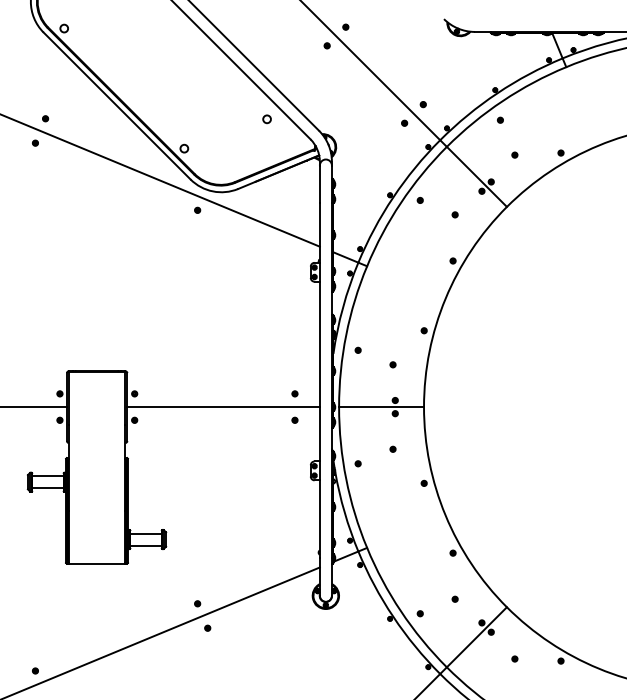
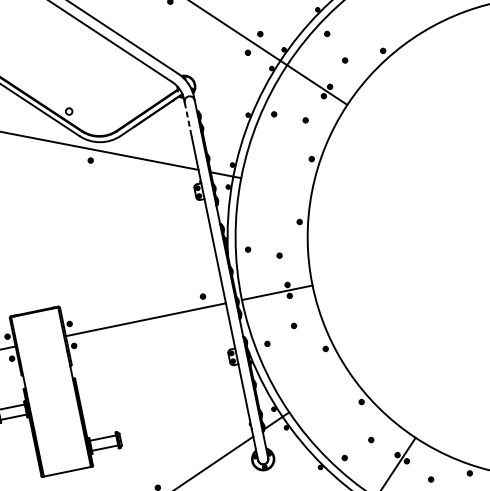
circle: (266, 119) -> (132, 73), removed
line: (319, 184) -> (187, 118), solid -> dashed
part: (294, 419) -> (206, 317), removed

